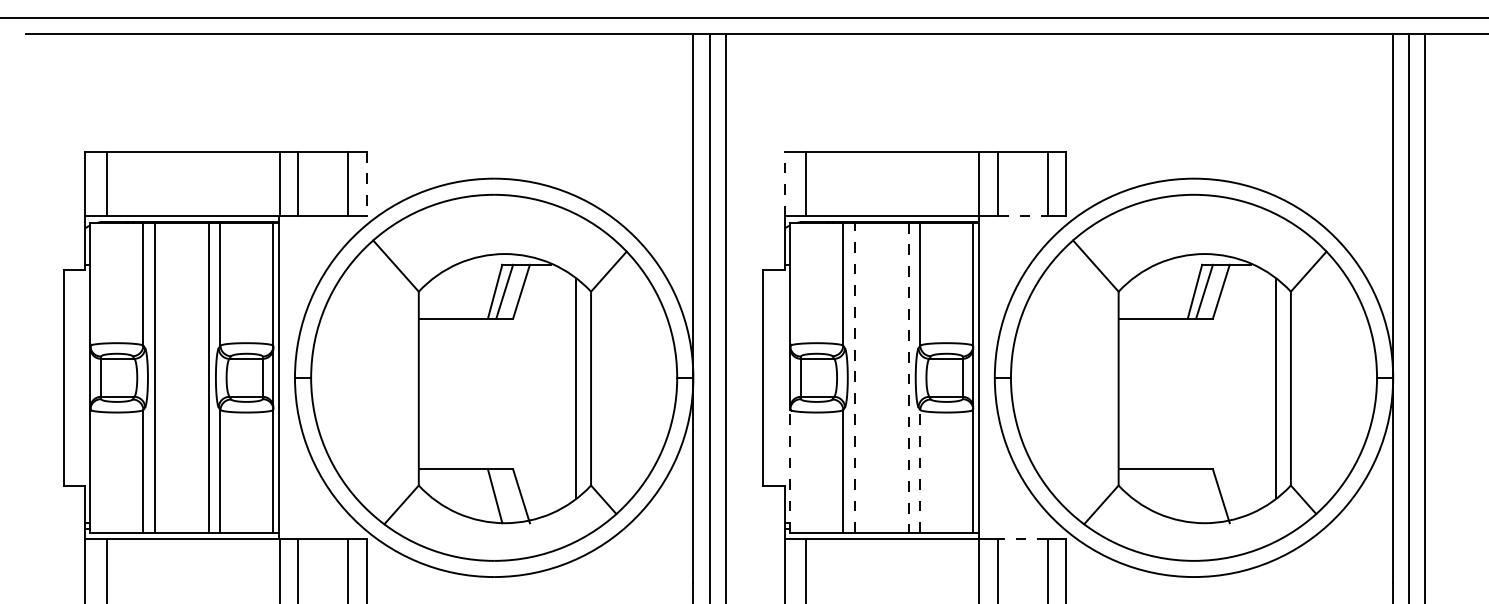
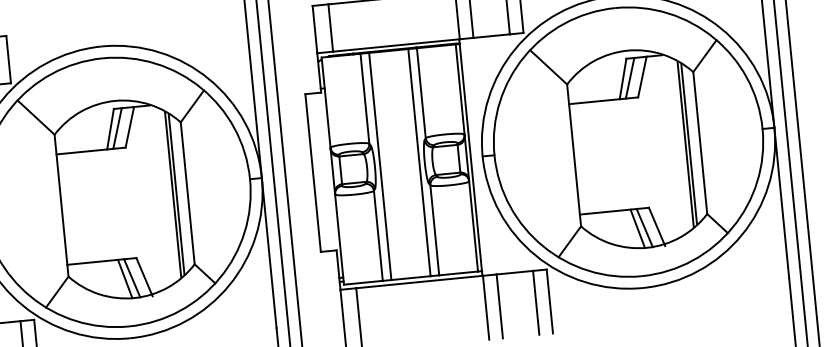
line: (784, 183) -> (314, 29), dashed -> solid
line: (366, 184) -> (8, 59), dashed -> solid
line: (1022, 216) -> (491, 36), dashed -> solid
line: (855, 377) -> (380, 166), dashed -> solid
line: (908, 378) -> (419, 163), dashed -> solid
line: (571, 388) -> (173, 194), added
line: (1270, 388) -> (685, 144), added
line: (920, 470) -> (434, 229), dashed -> solid
line: (790, 471) -> (339, 239), dashed -> solid
line: (504, 496) -> (132, 278), added
line: (1194, 496) -> (637, 228), added
line: (1204, 496) -> (644, 228), added
line: (1022, 539) -> (514, 272), dashed -> solid

